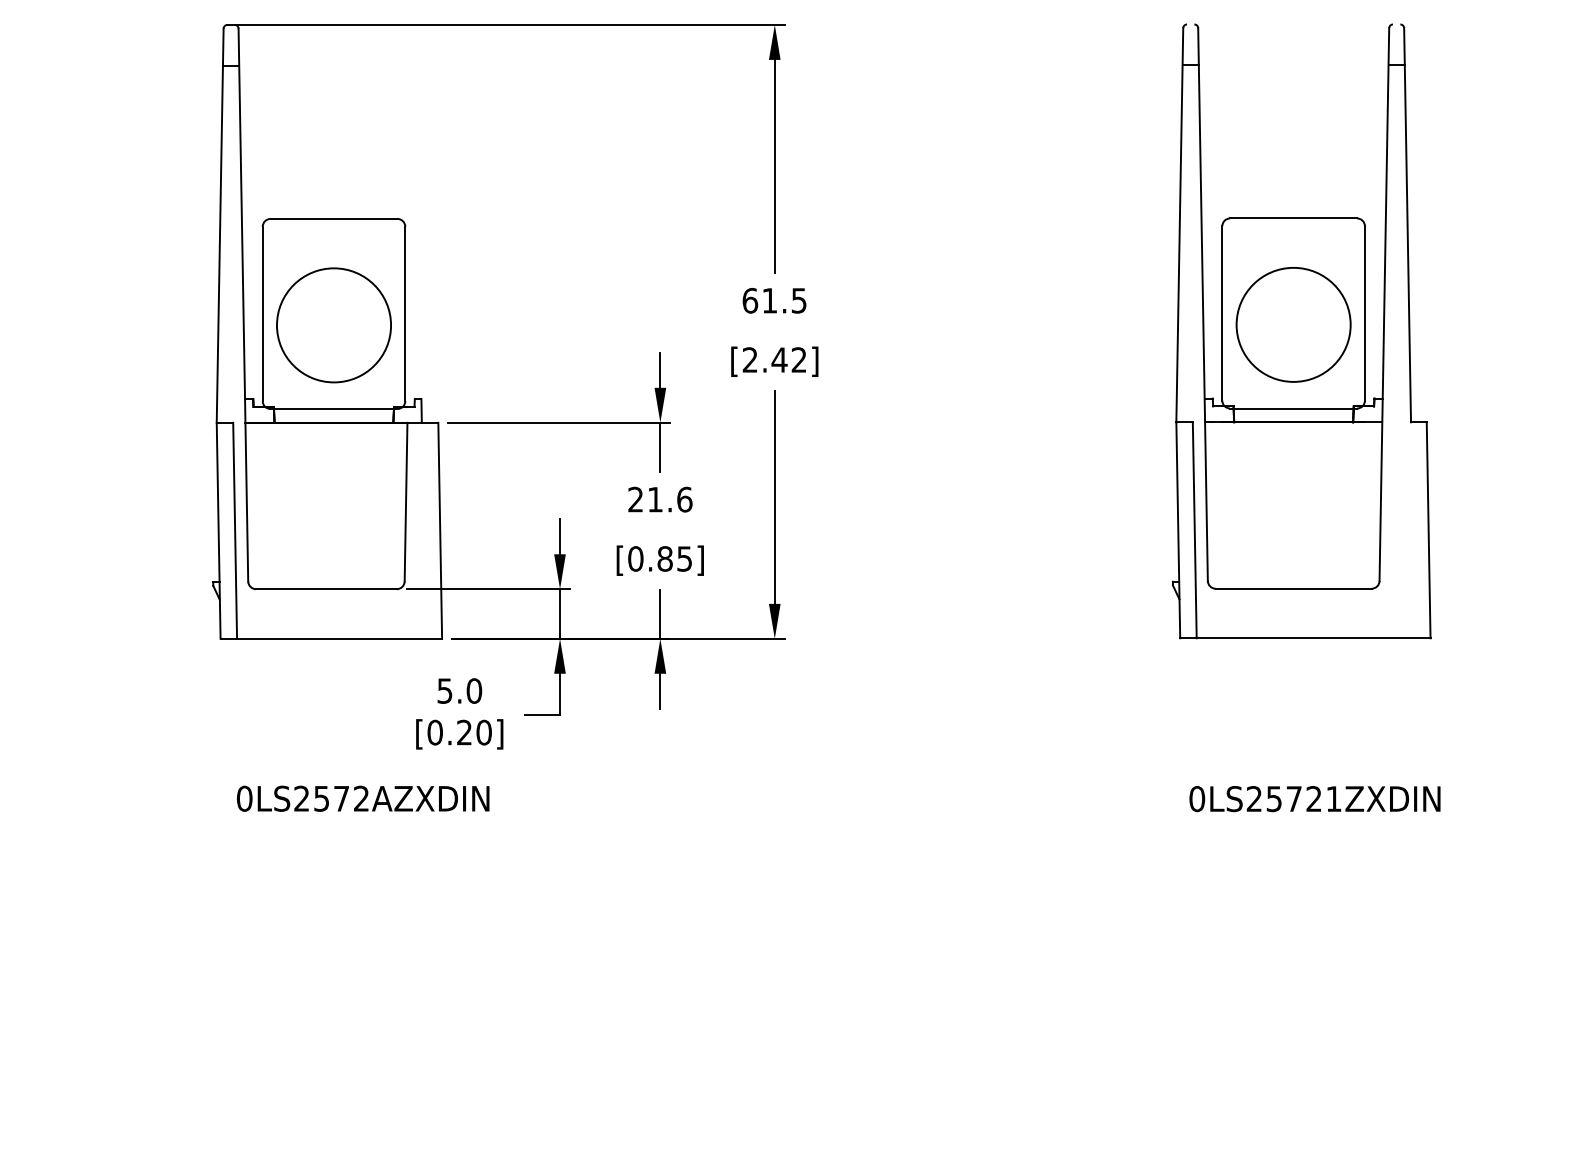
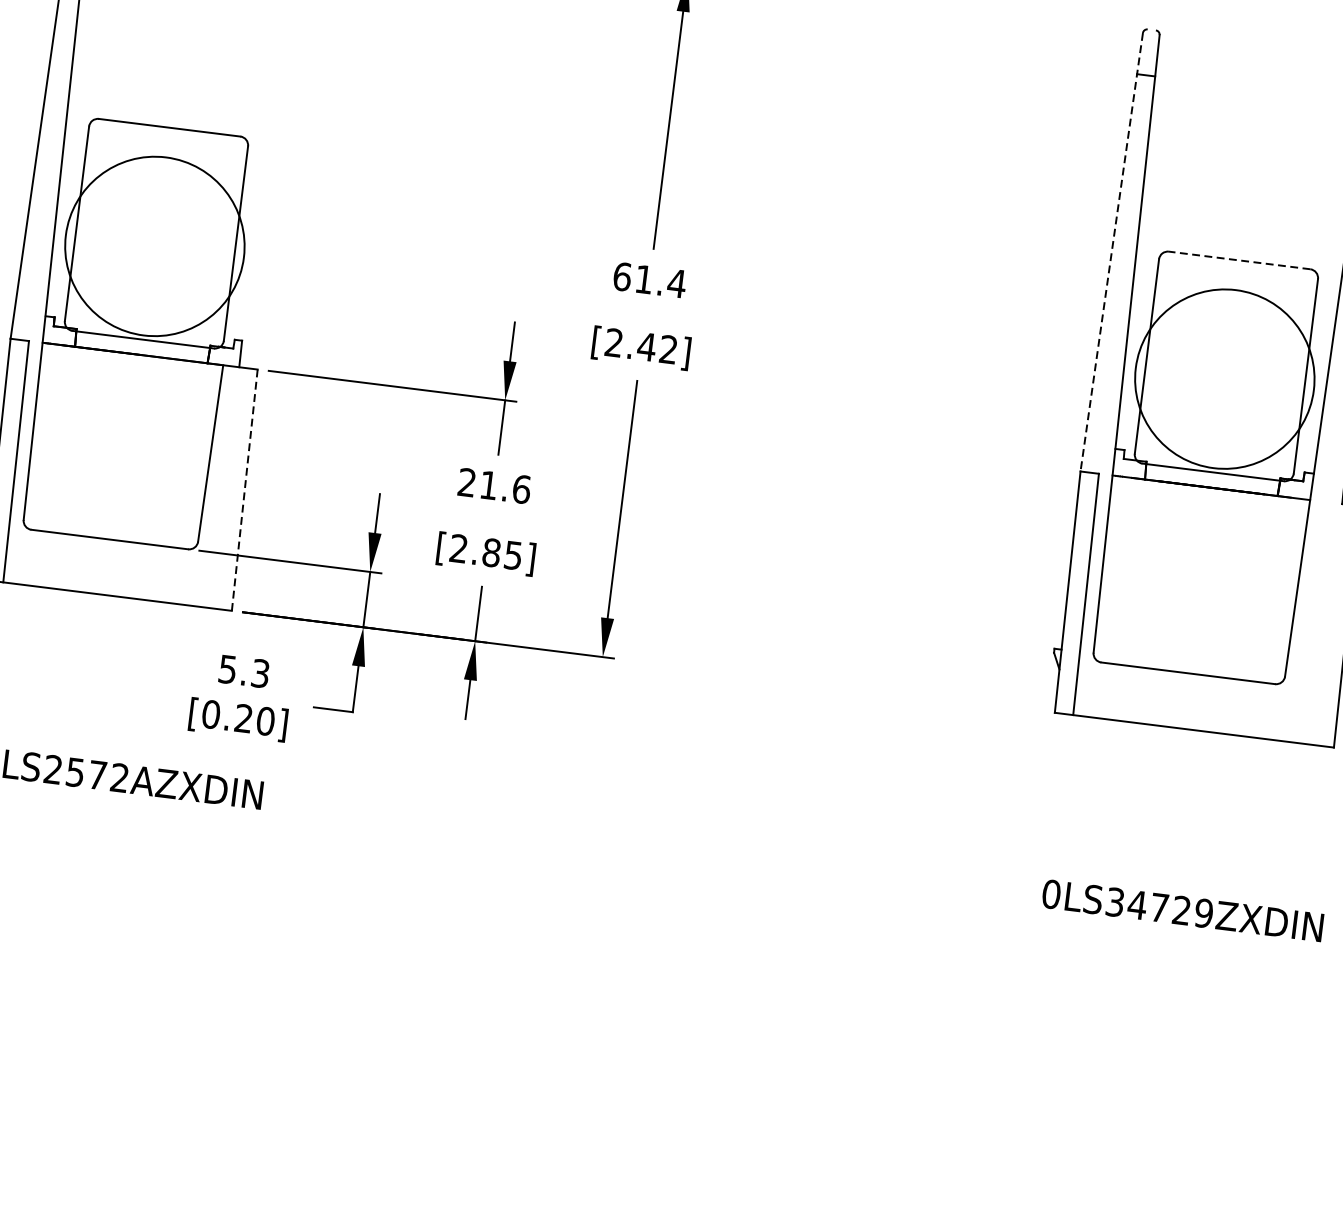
line: (1293, 218) -> (1239, 260), solid -> dashed
line: (1179, 225) -> (1111, 252), solid -> dashed
text: (799, 300) -> (677, 283), 61.5 -> 61.4
circle: (1293, 324) -> (1224, 378), size x1.4
circle: (334, 325) -> (155, 246), size x1.4
line: (440, 531) -> (244, 491), solid -> dashed
text: (635, 558) -> (458, 548), [0.85] -> [2.85]
text: (474, 690) -> (260, 673), 5.0 -> 5.3
text: (1293, 799) -> (1158, 908), 0LS25721ZXDIN -> 0LS34729ZXDIN

